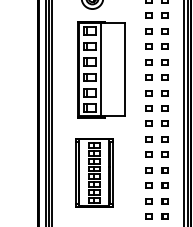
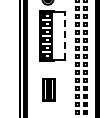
line: (124, 68) -> (64, 35), solid -> dashed
part: (93, 172) -> (48, 89), size x0.6

